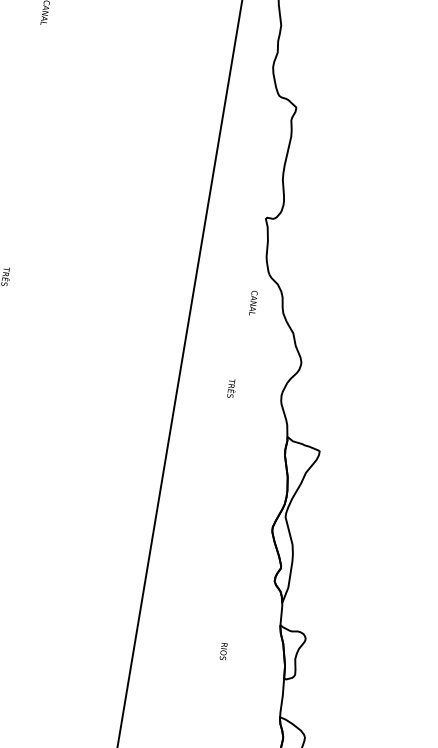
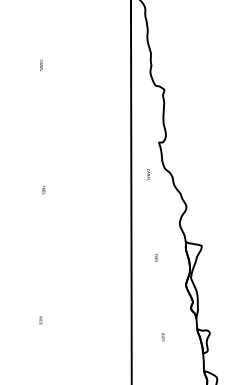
text: (253, 302) -> (148, 174), moved
text: (229, 387) -> (155, 257), moved
text: (222, 651) -> (162, 337), moved

